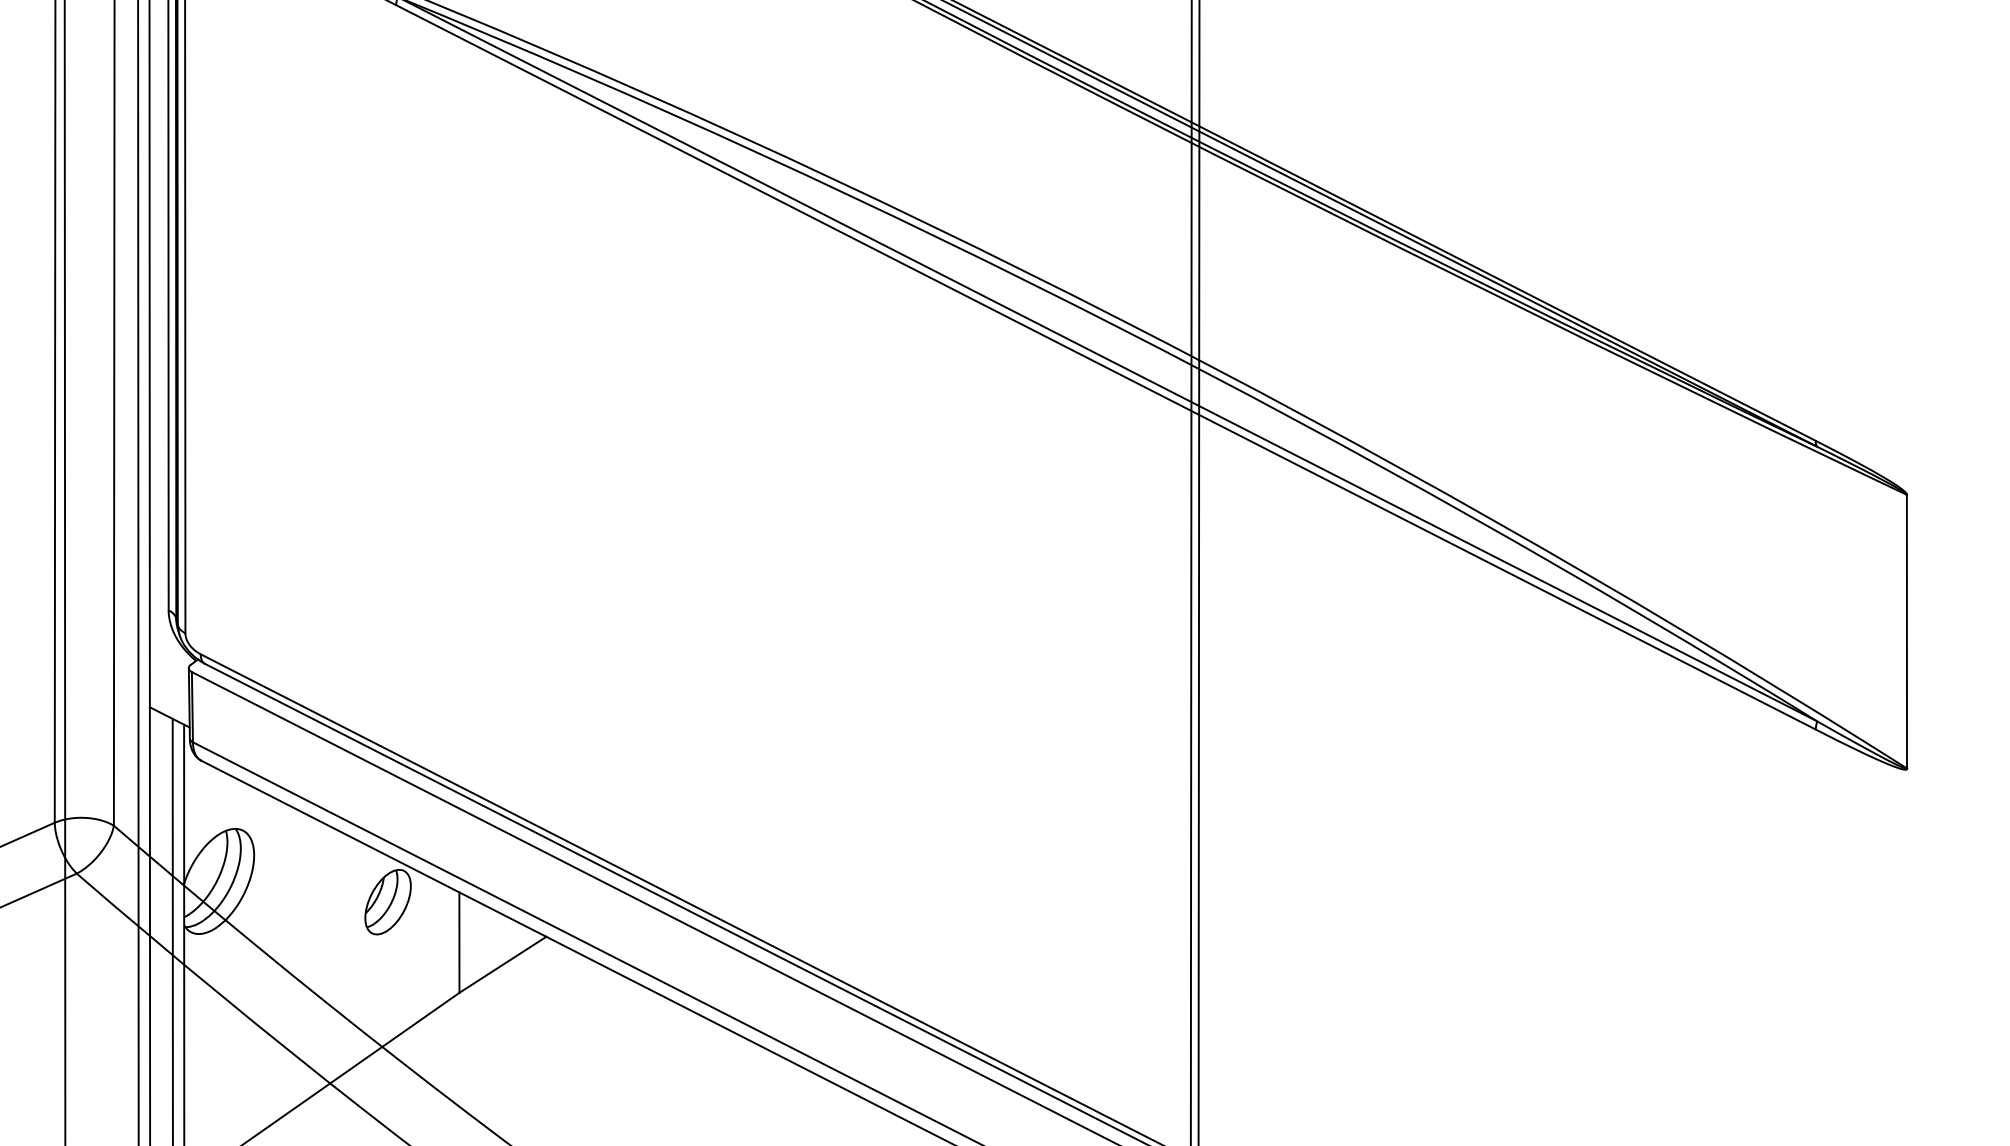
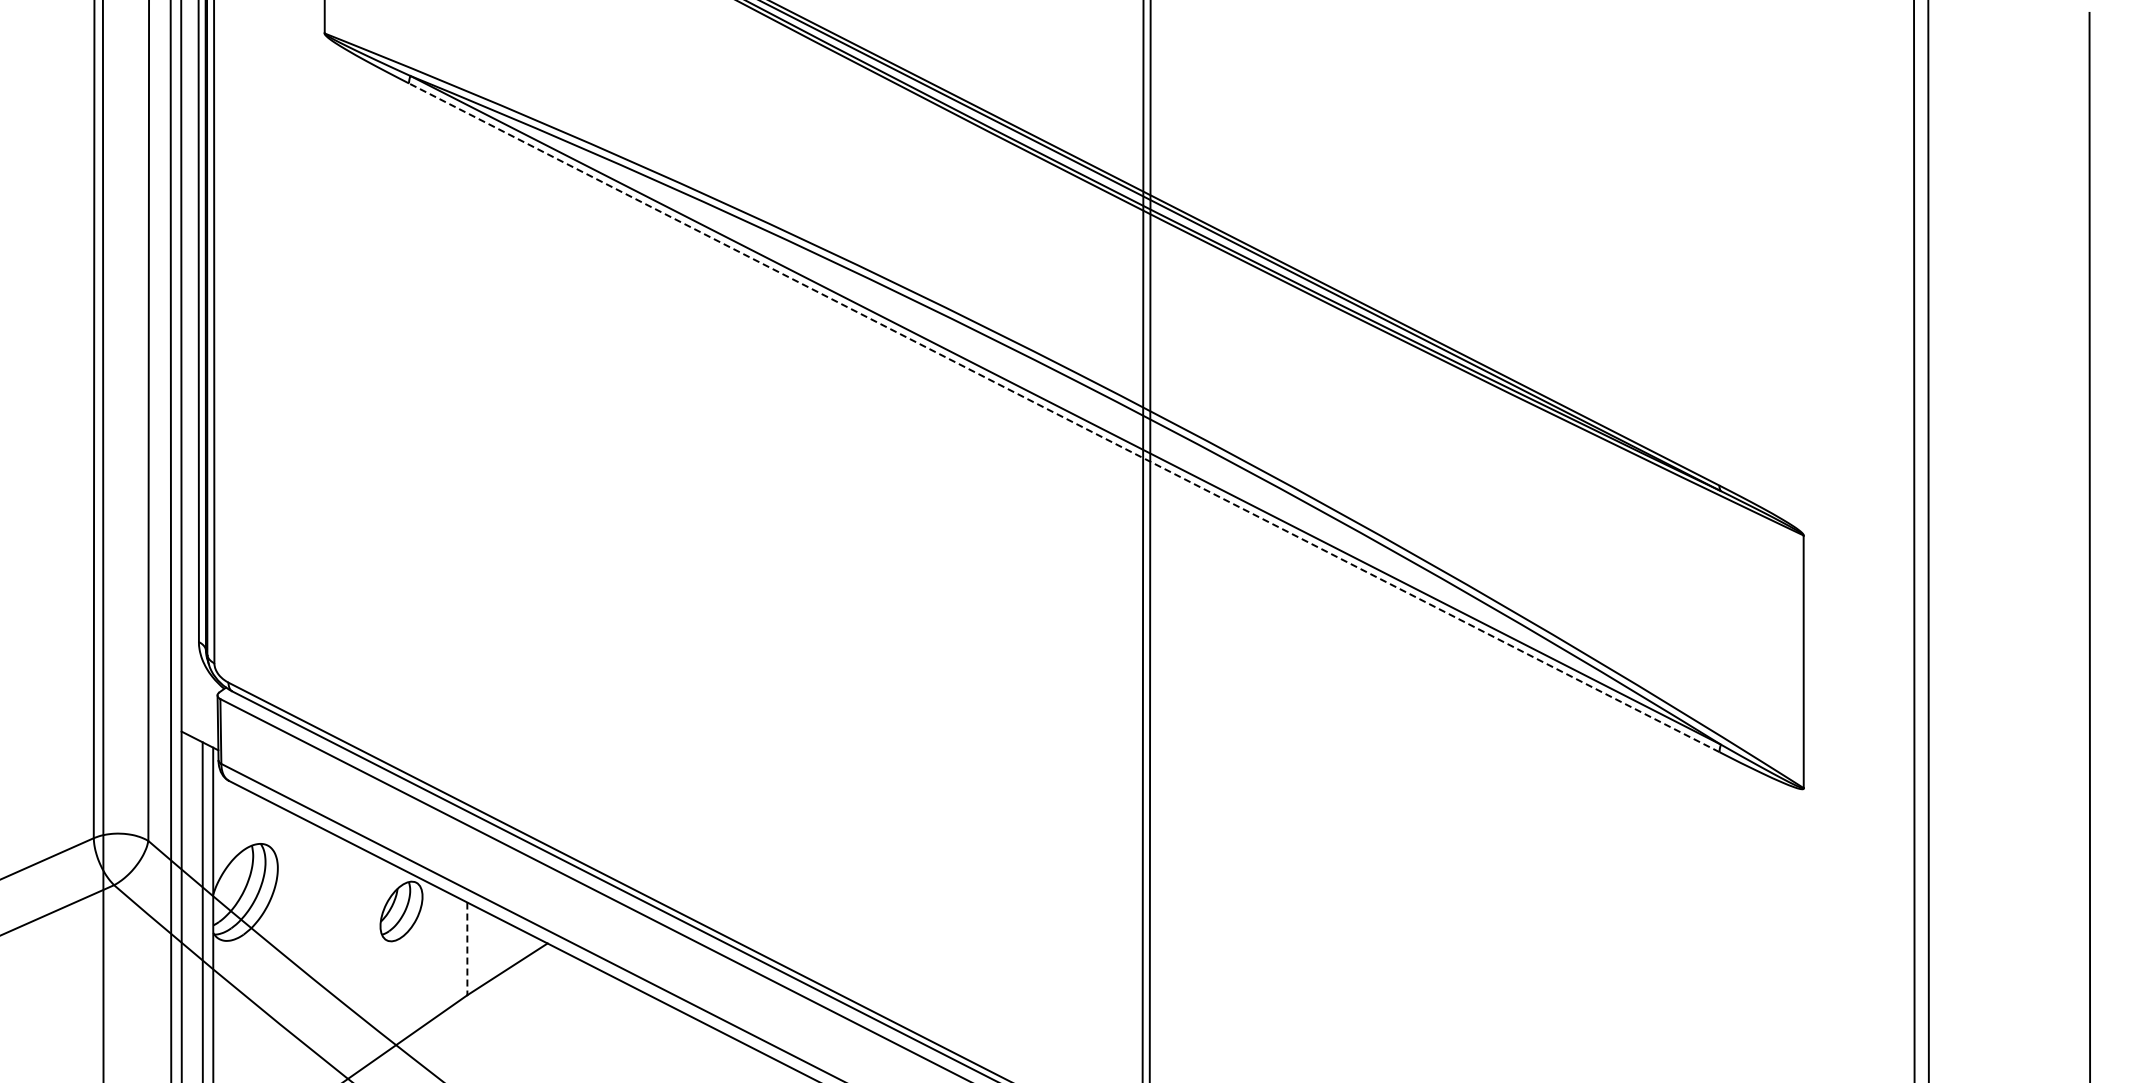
line: (1106, 367) -> (1064, 417), solid -> dashed
line: (459, 943) -> (467, 949), solid -> dashed

